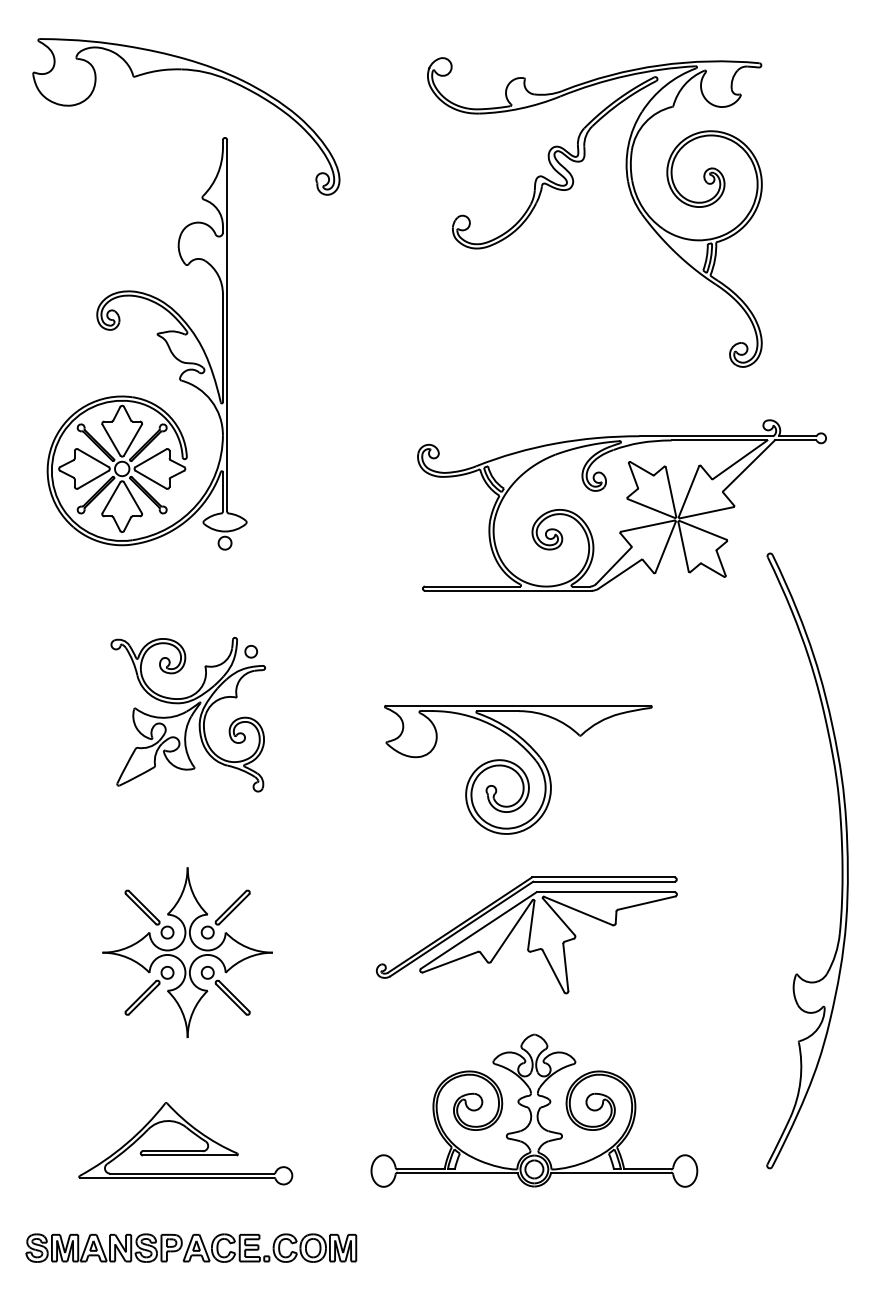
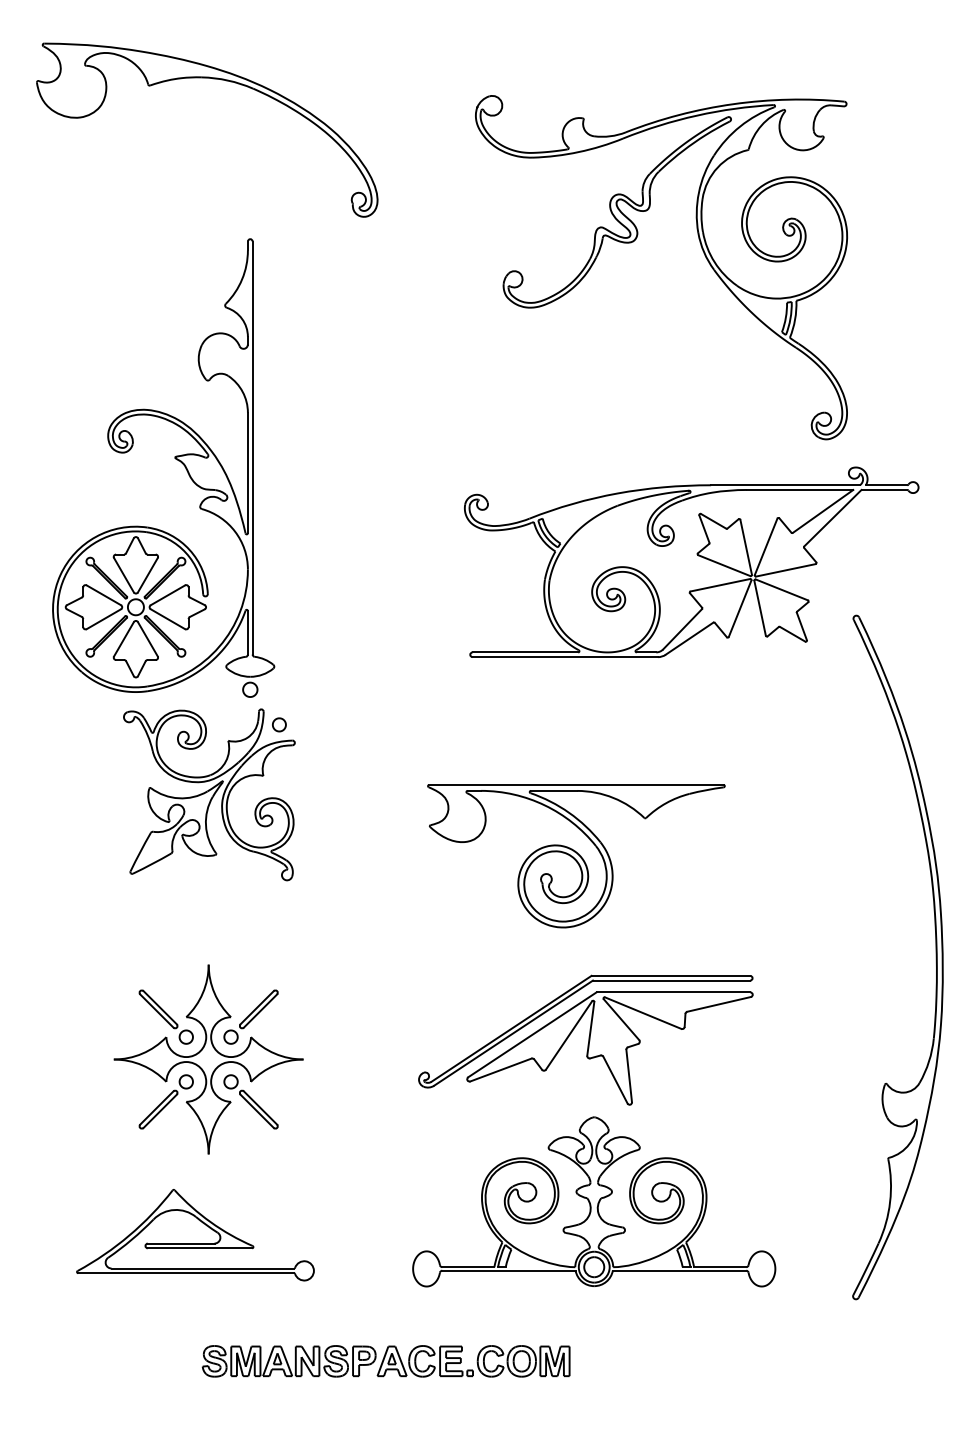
part: (571, 188) -> (635, 240), moved
part: (156, 334) -> (174, 457), moved
part: (534, 1110) -> (594, 1201), moved
part: (185, 1150) -> (195, 1242), moved
part: (191, 1247) -> (386, 1360), moved

